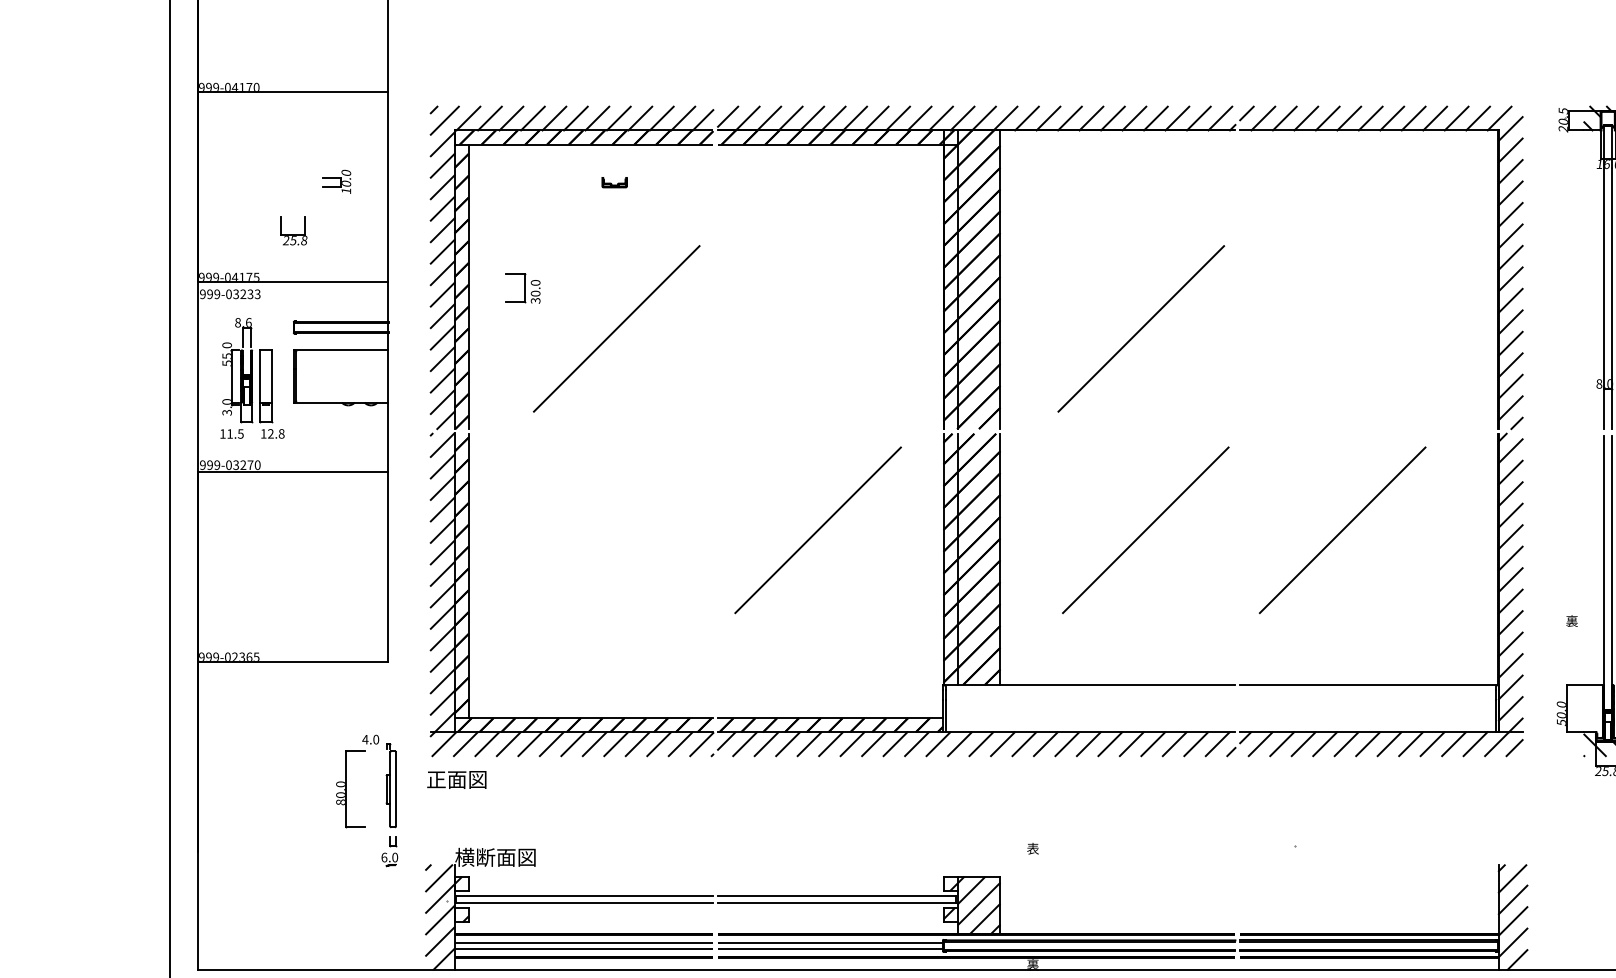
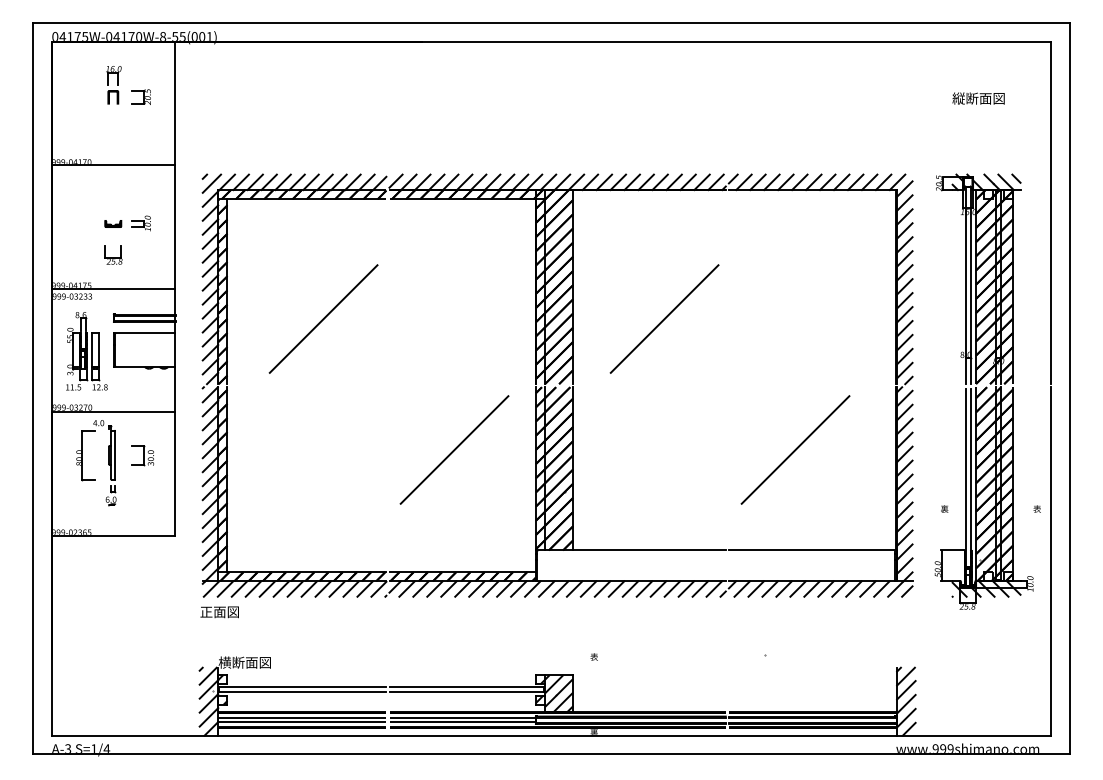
part: (614, 181) -> (113, 223), moved
part: (522, 288) -> (142, 455), moved
line: (1145, 529) -> (667, 449), removed
part: (385, 801) -> (108, 463), moved

